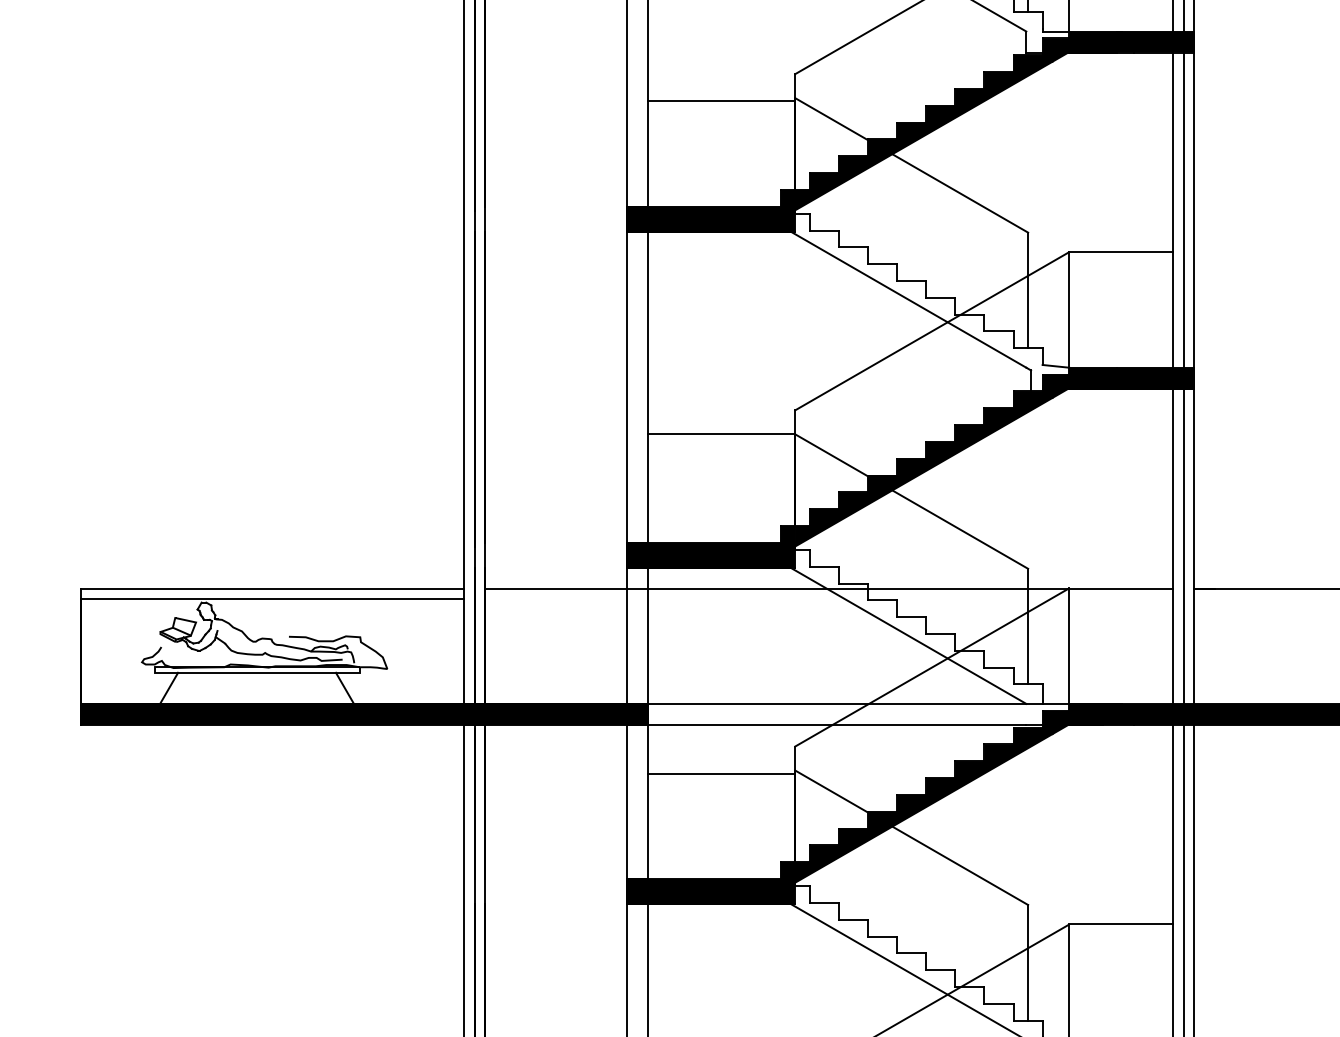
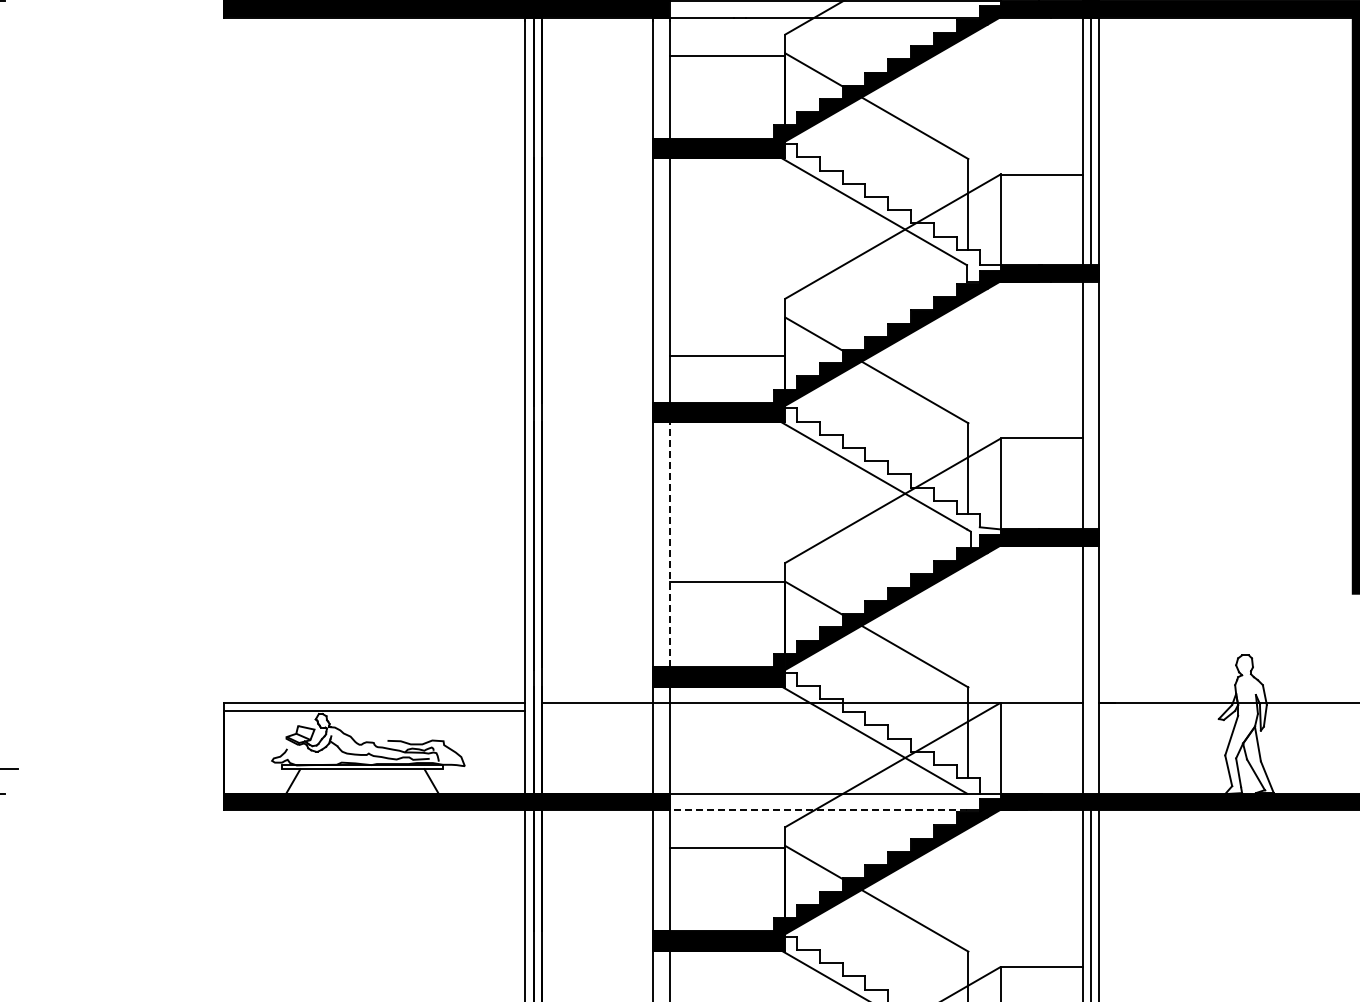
line: (721, 100) -> (727, 355), moved
line: (1183, 210) -> (1090, 405), removed
line: (647, 386) -> (669, 544), solid -> dashed
line: (1183, 545) -> (1090, 669), removed
line: (837, 725) -> (818, 810), solid -> dashed

